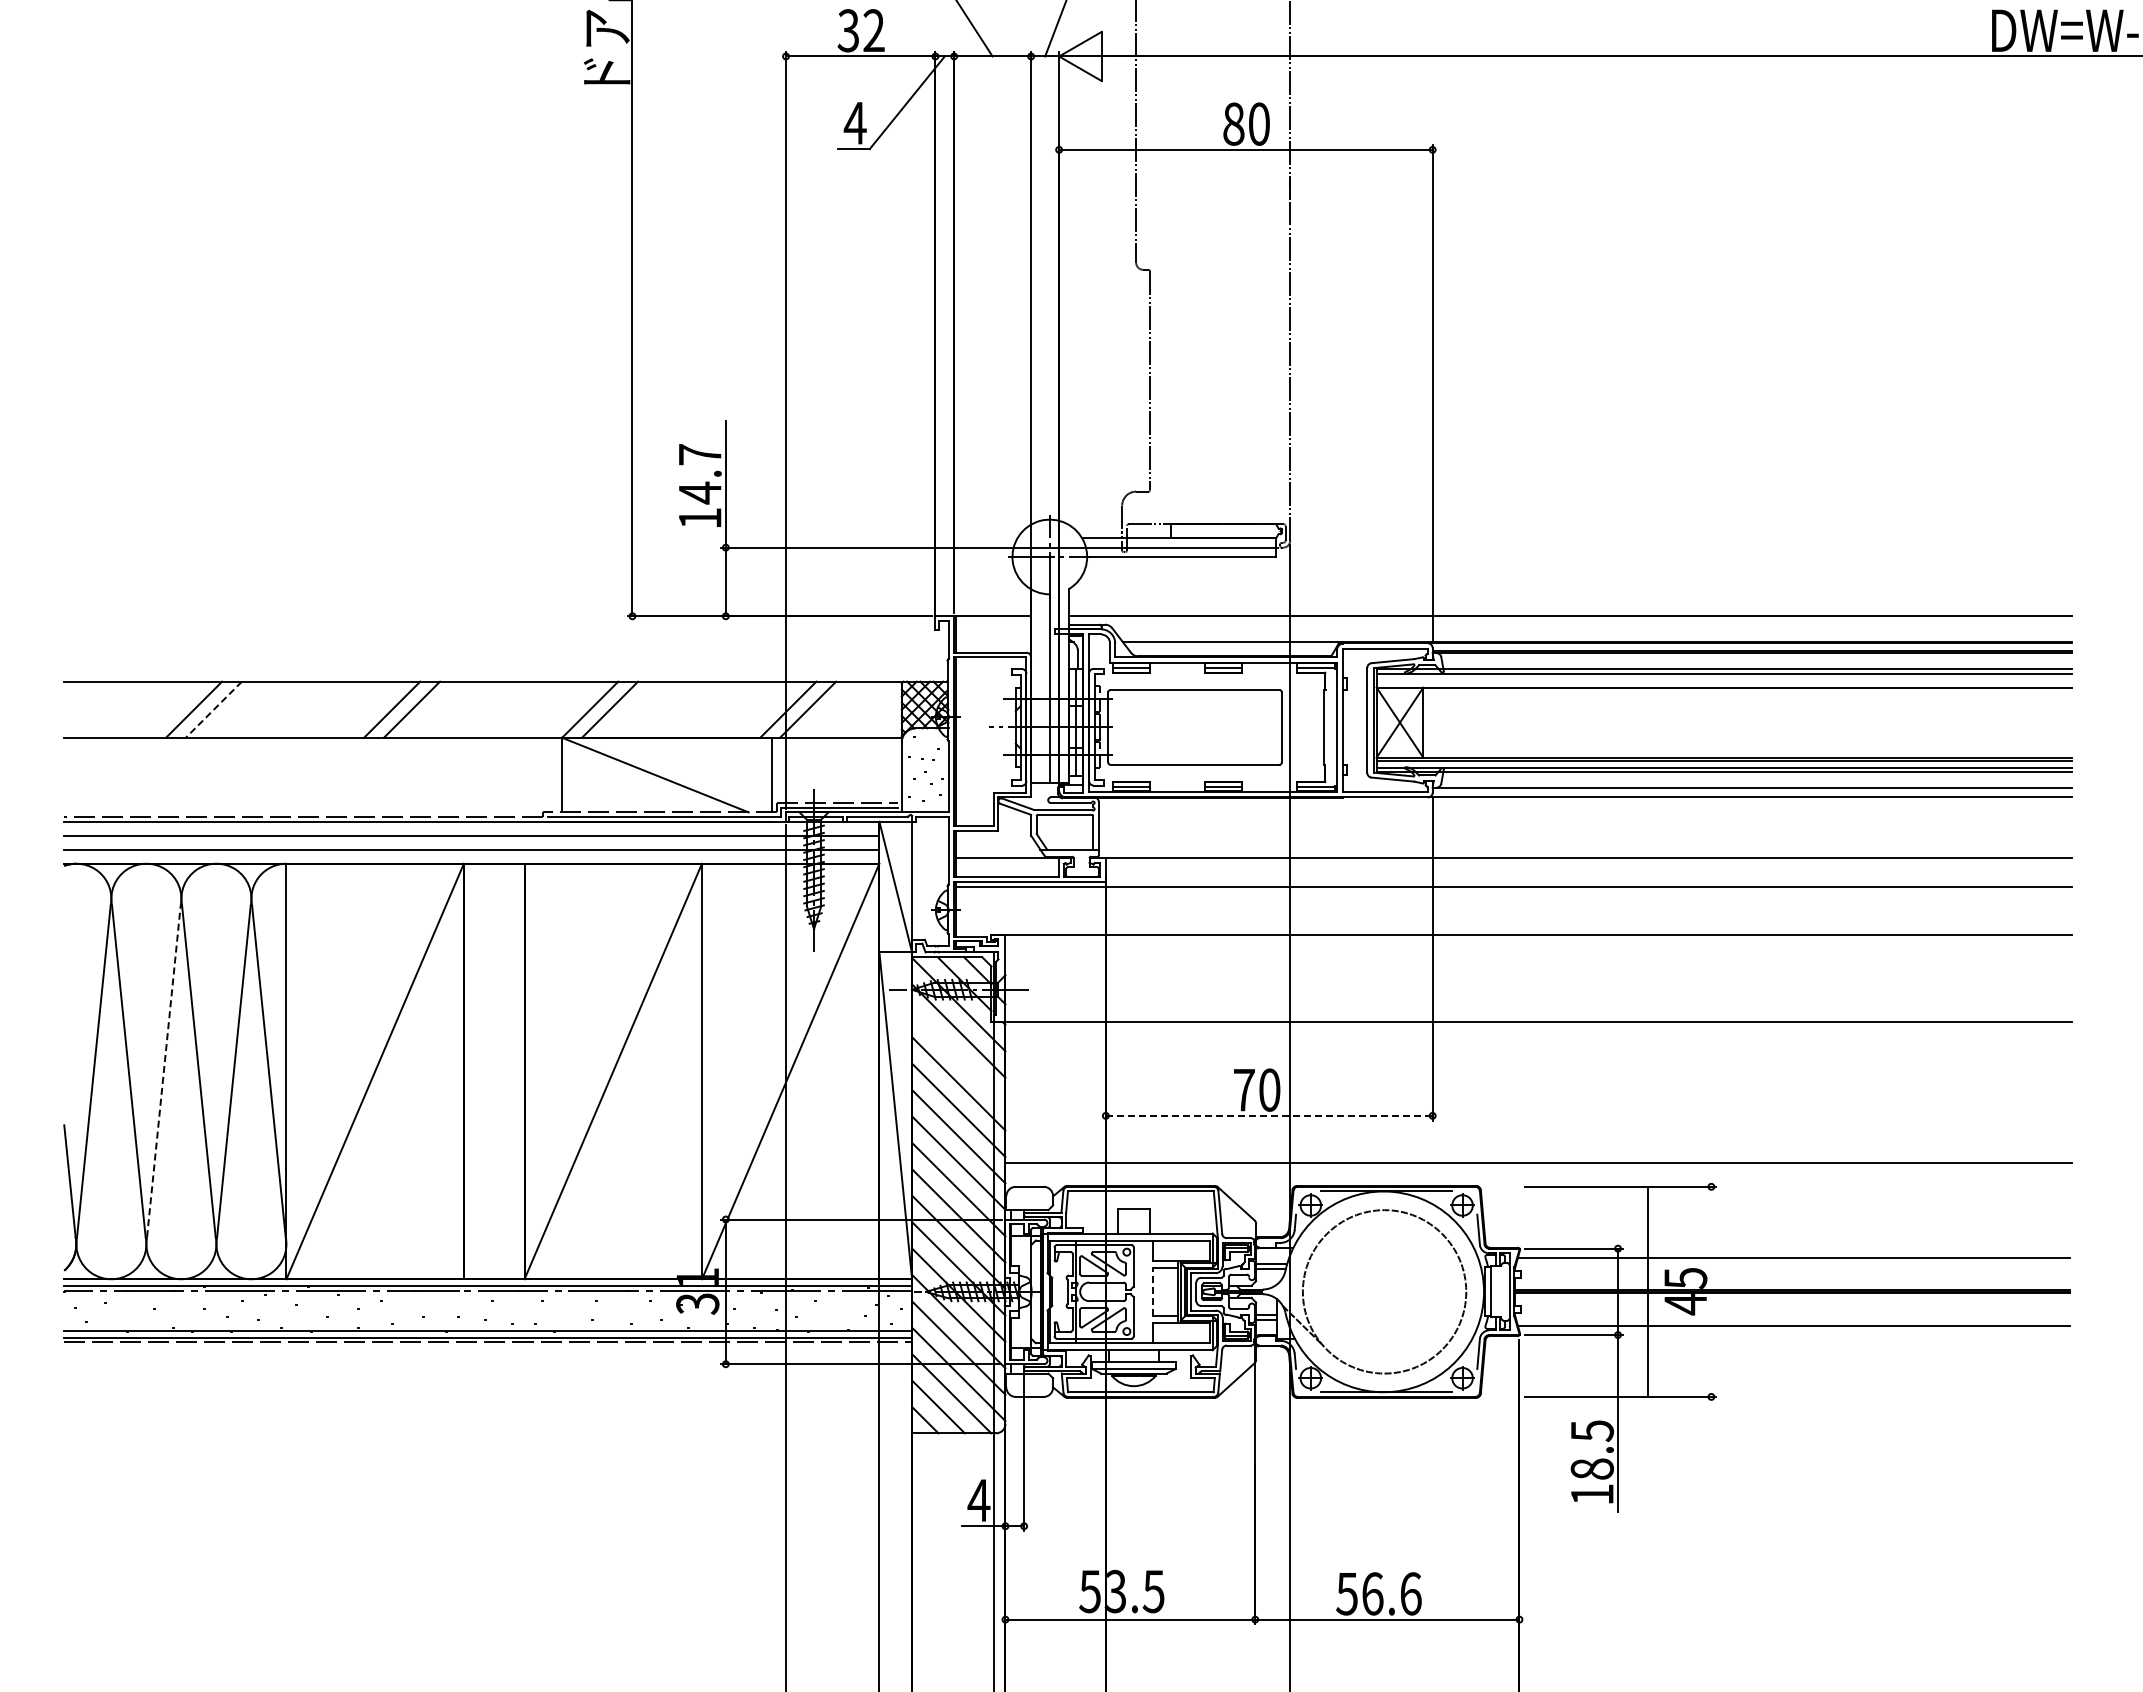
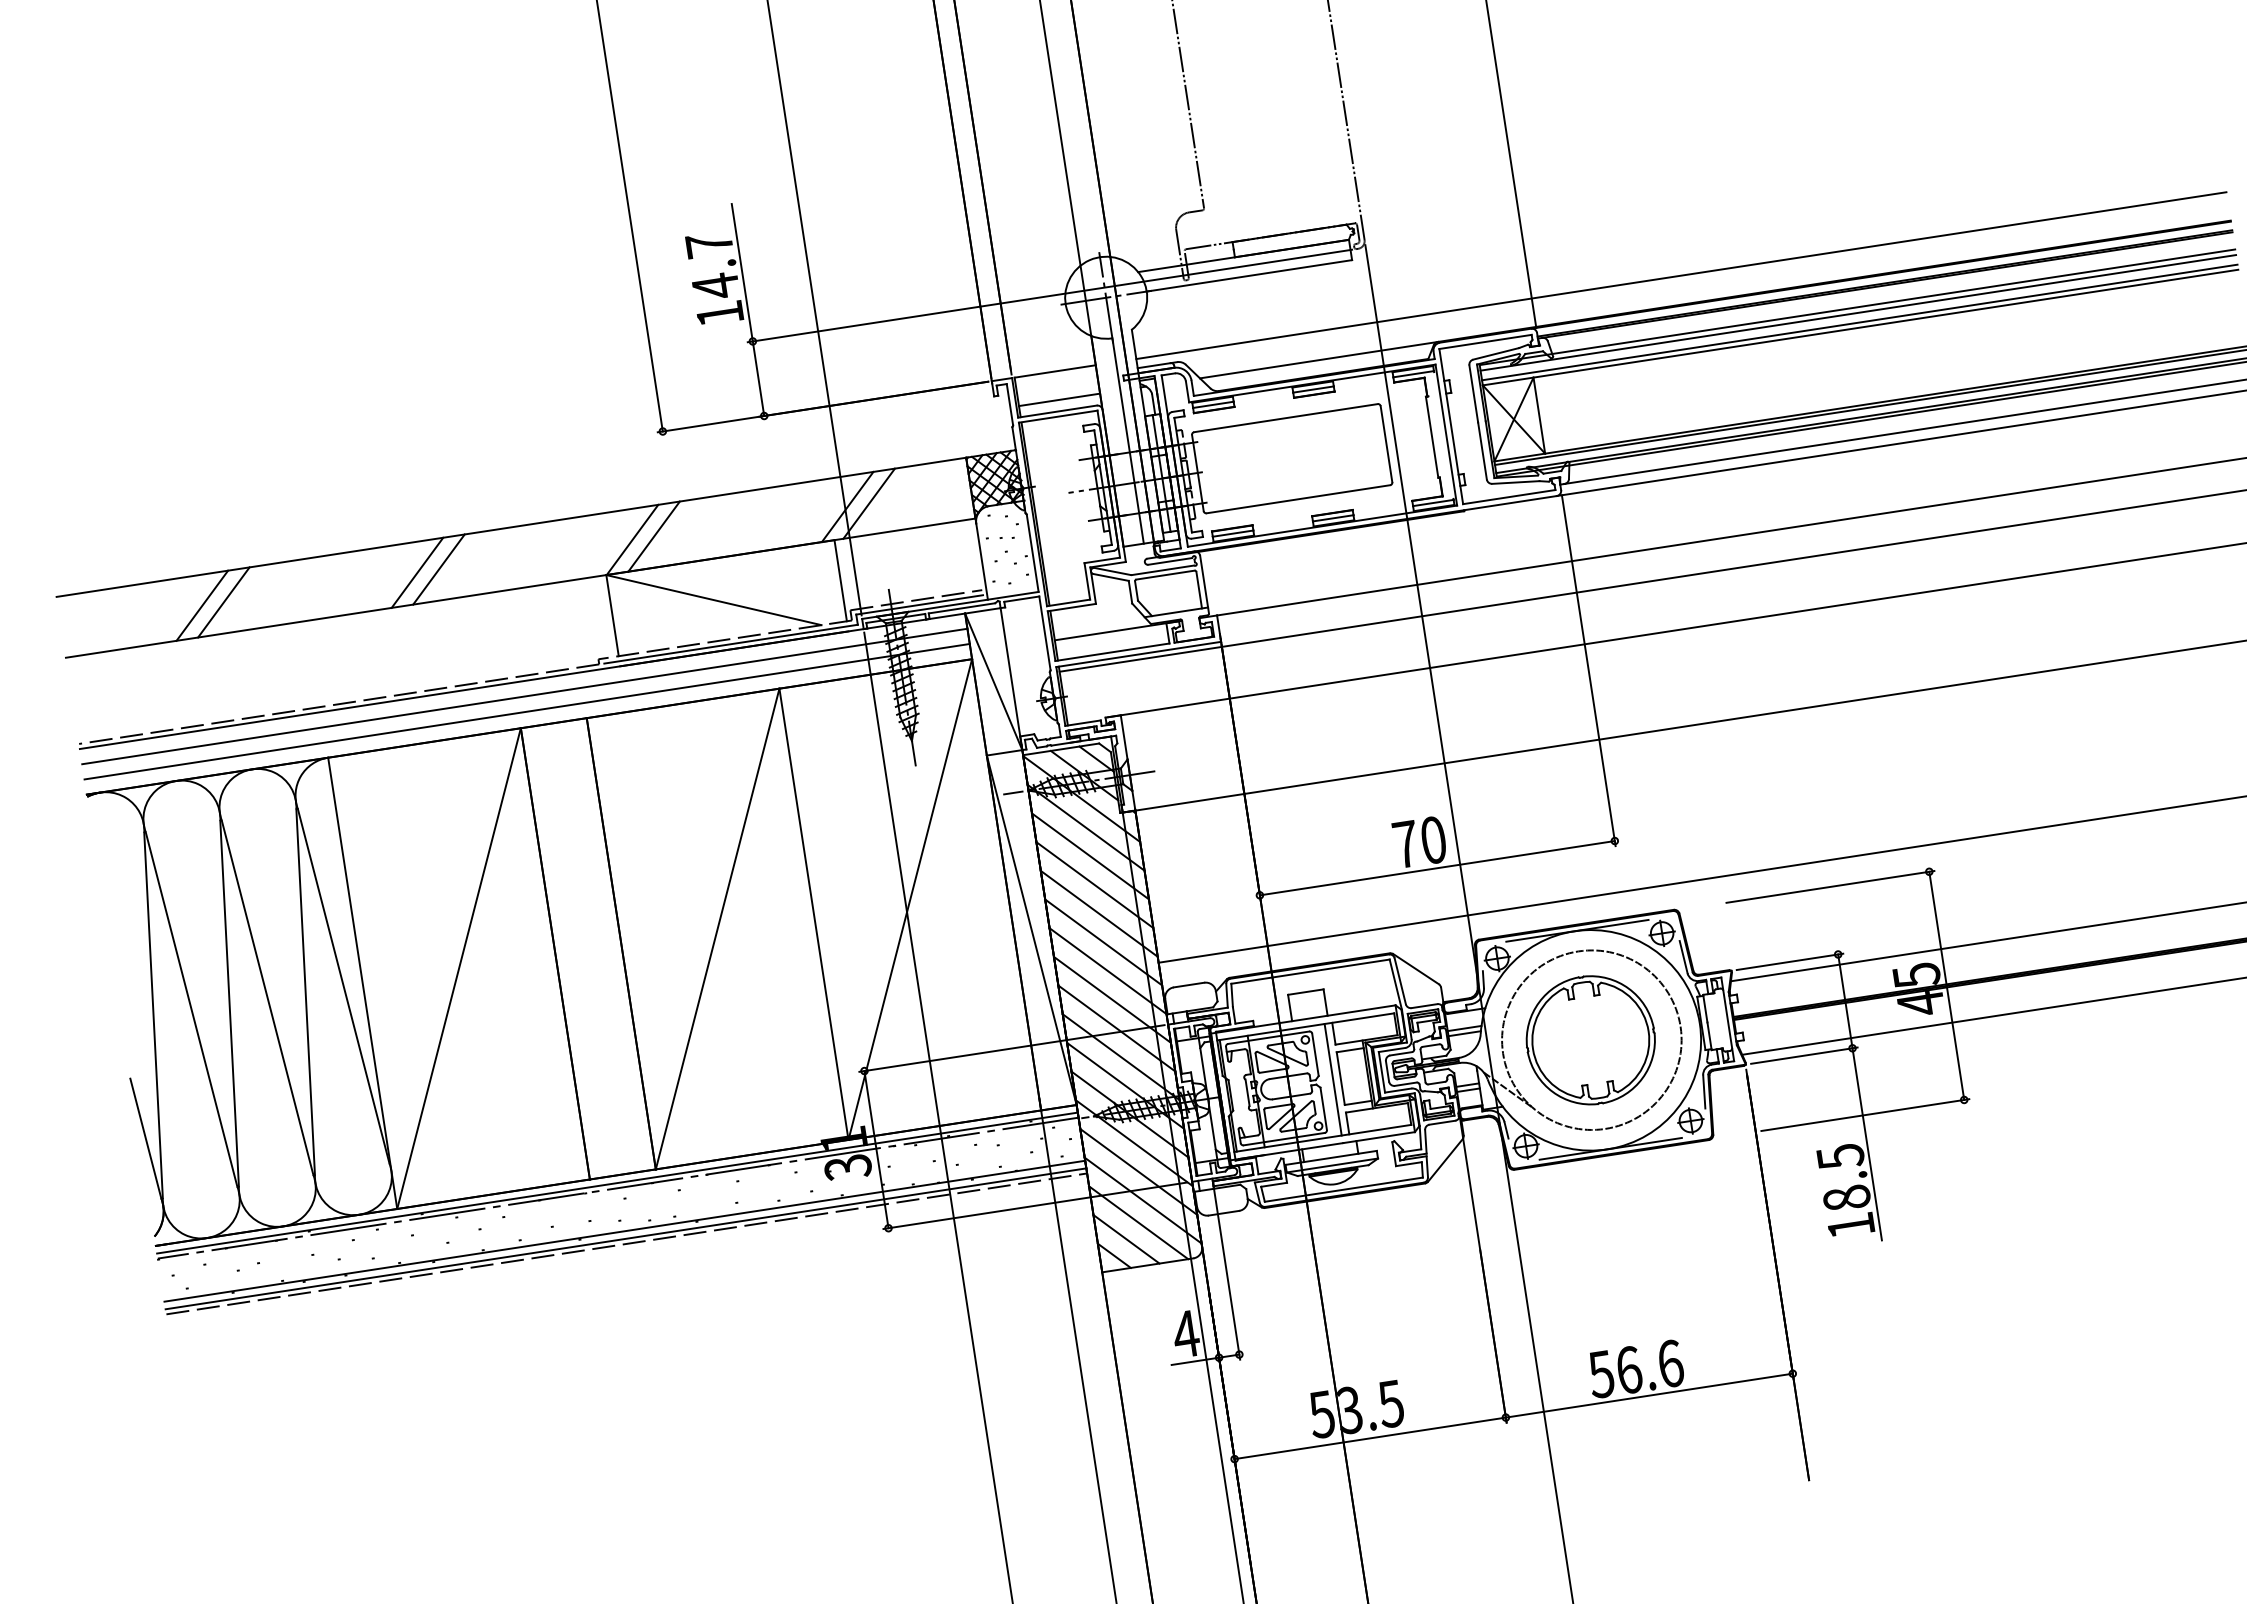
line: (993, 642) -> (1059, 399), added
line: (1724, 683) -> (1859, 323), added
line: (213, 709) -> (223, 602), dashed -> solid
line: (958, 1057) -> (1090, 856), added
line: (163, 1071) -> (229, 1003), dashed -> solid
line: (1269, 1115) -> (1437, 867), dashed -> solid
line: (1146, 1291) -> (1333, 1079), added
line: (1153, 1291) -> (1340, 1078), dashed -> solid
part: (1383, 1291) -> (1590, 1039), added
line: (1648, 1291) -> (1946, 985), moved

